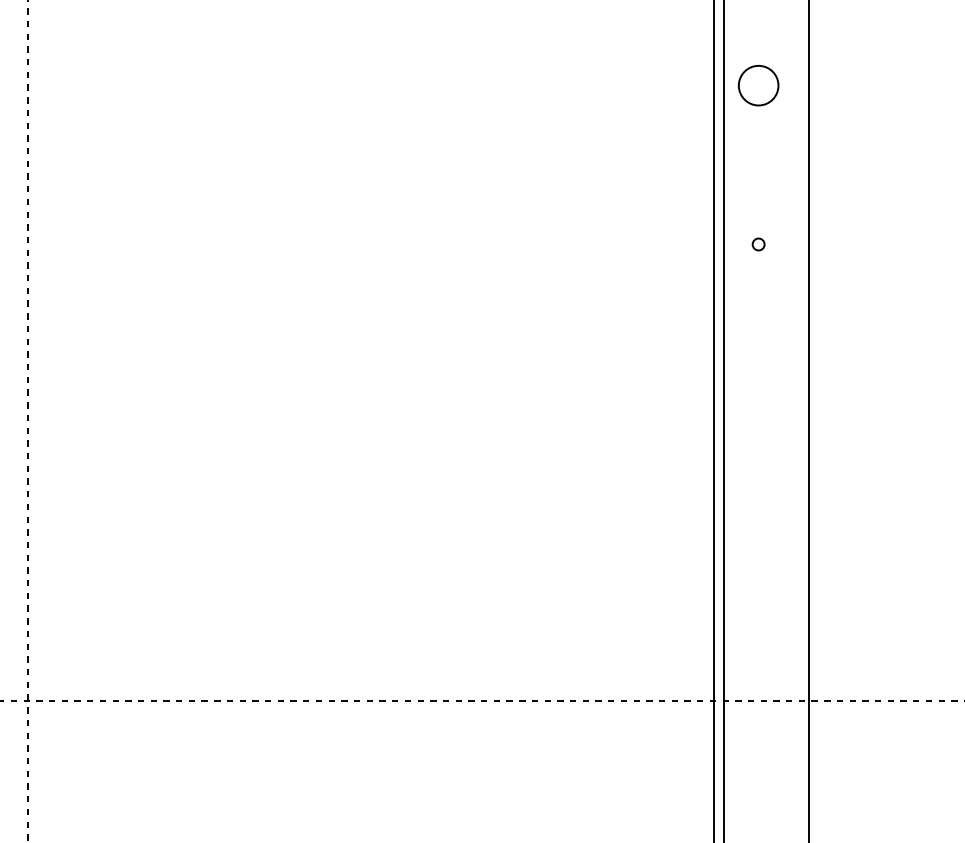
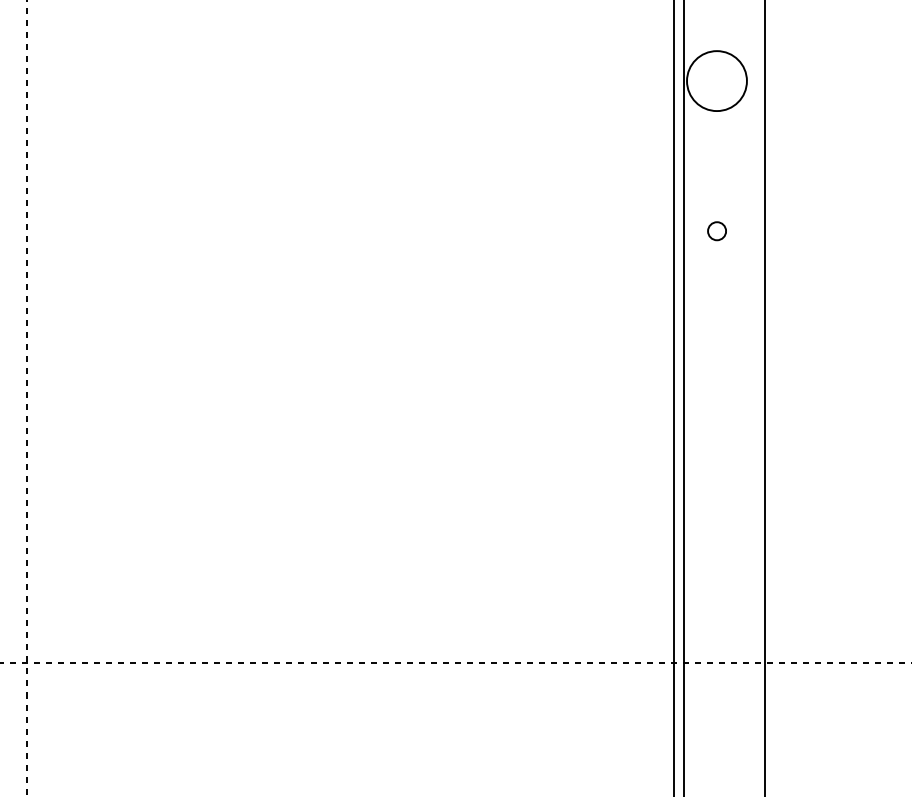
circle: (758, 85) -> (716, 80), size x1.6
circle: (758, 244) -> (716, 231), size x1.6

